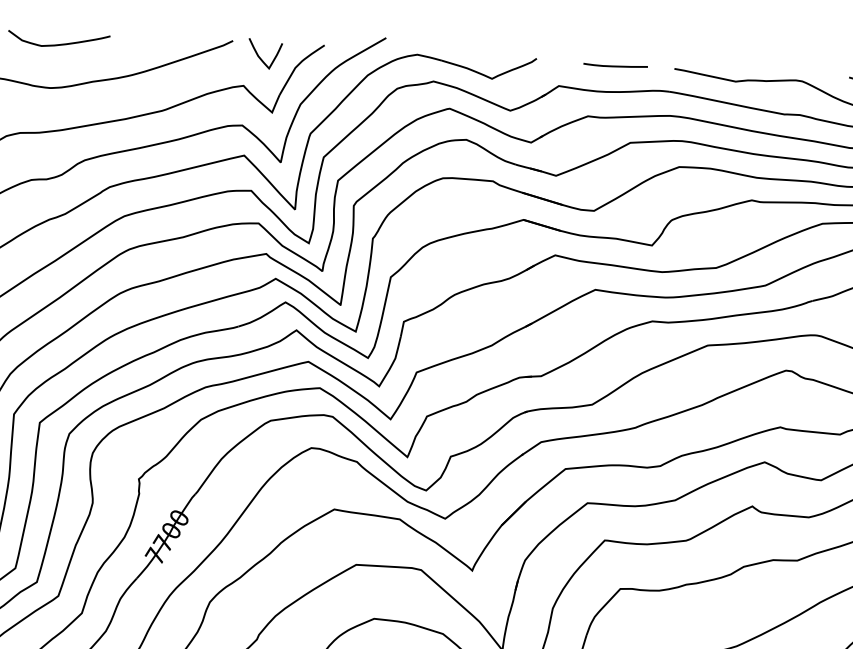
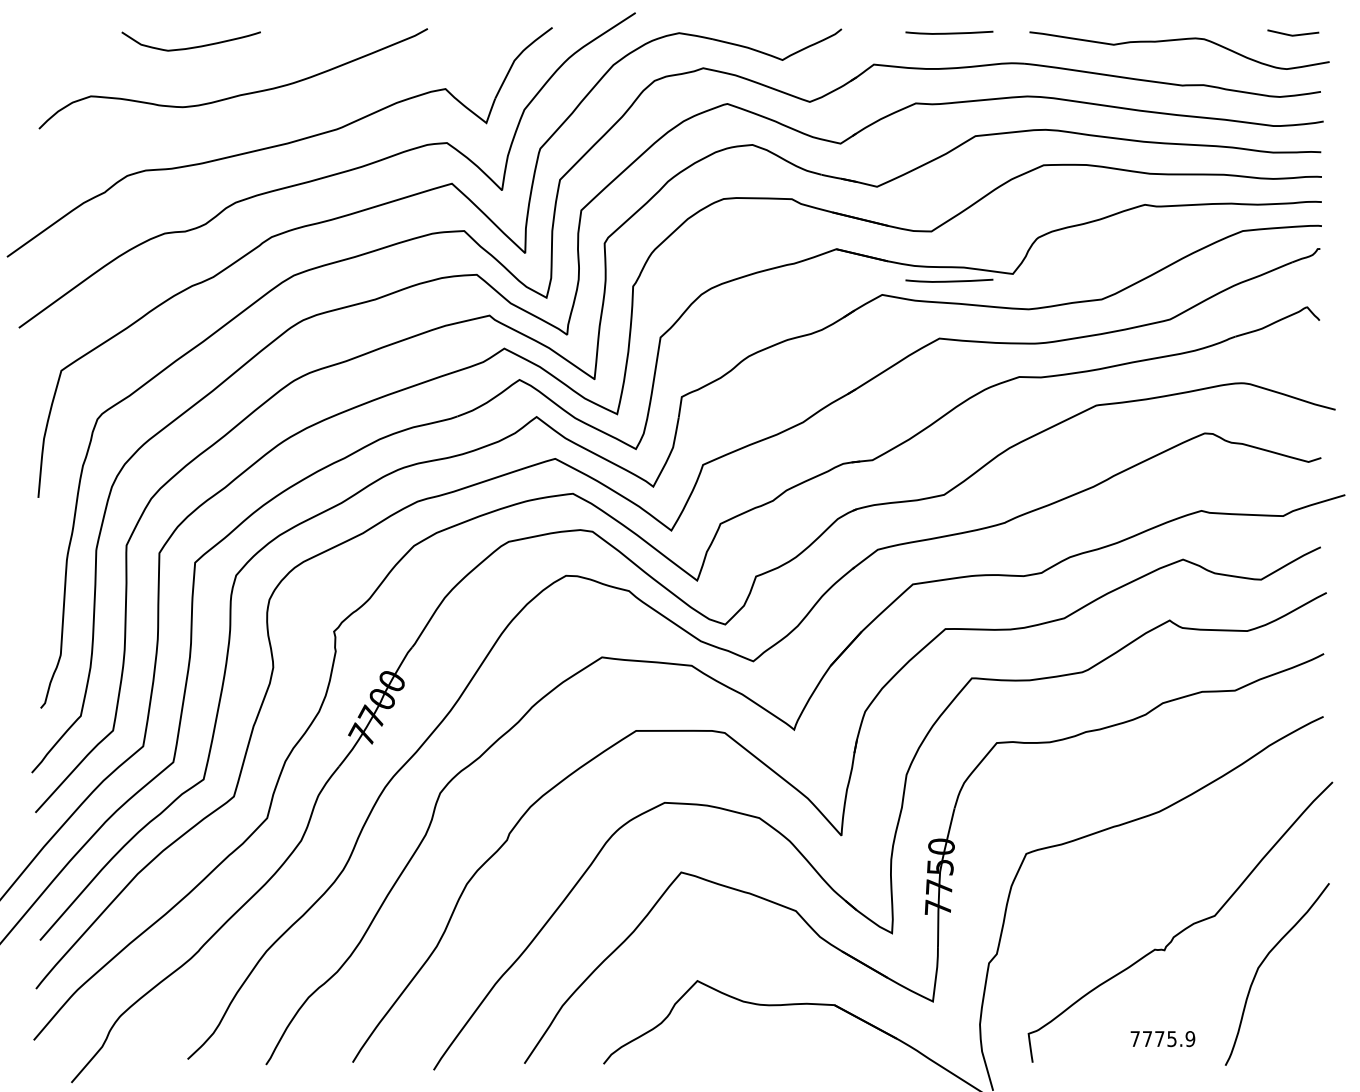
curve: (260, 57) -> (466, 49), removed
curve: (605, 247) -> (949, 280), added

